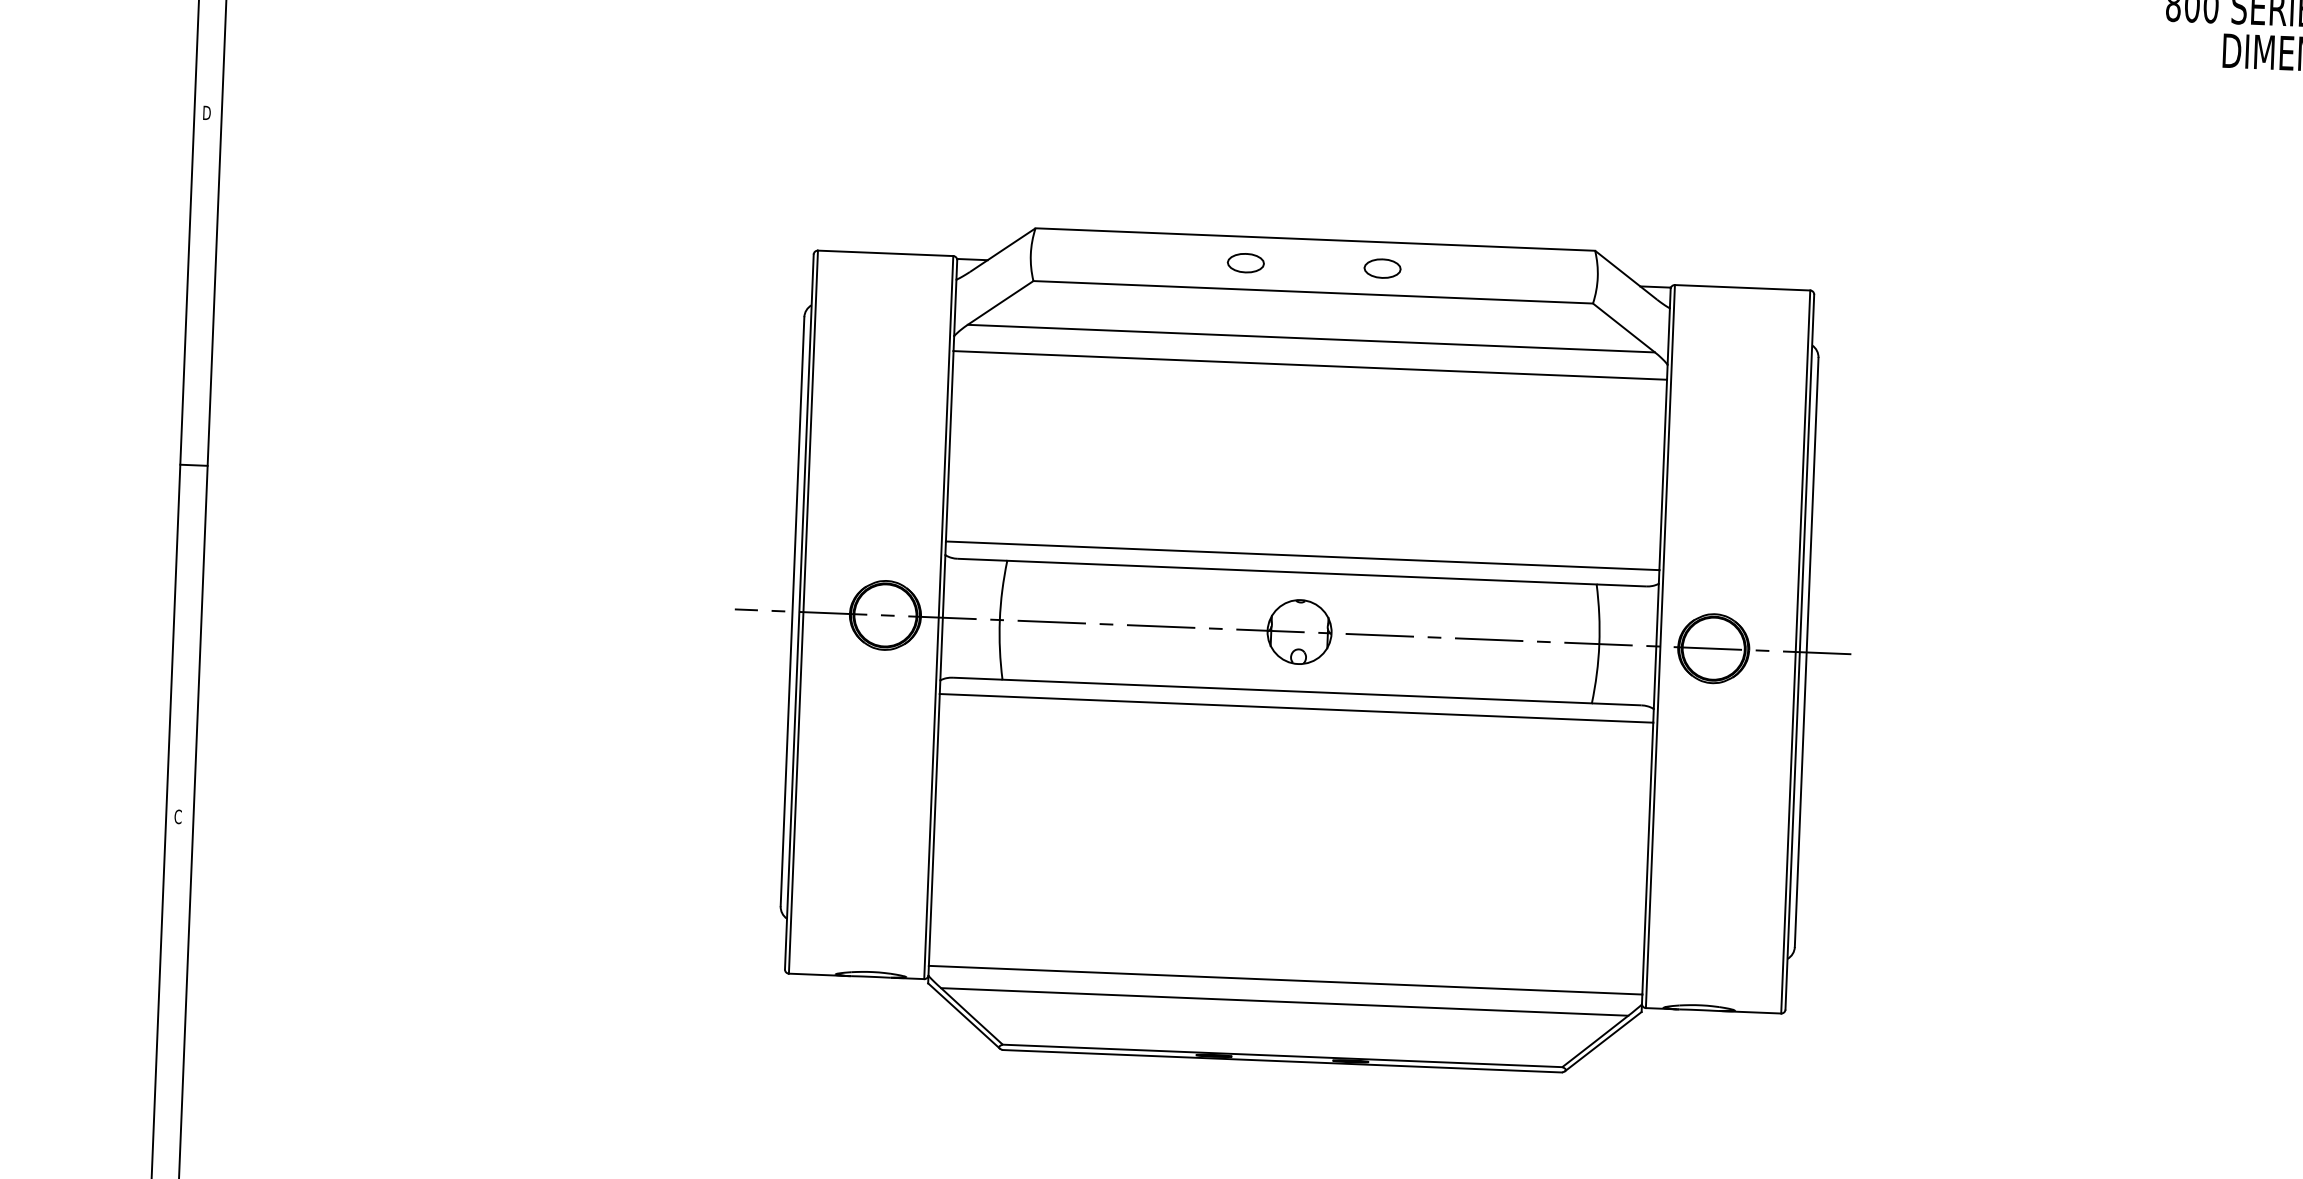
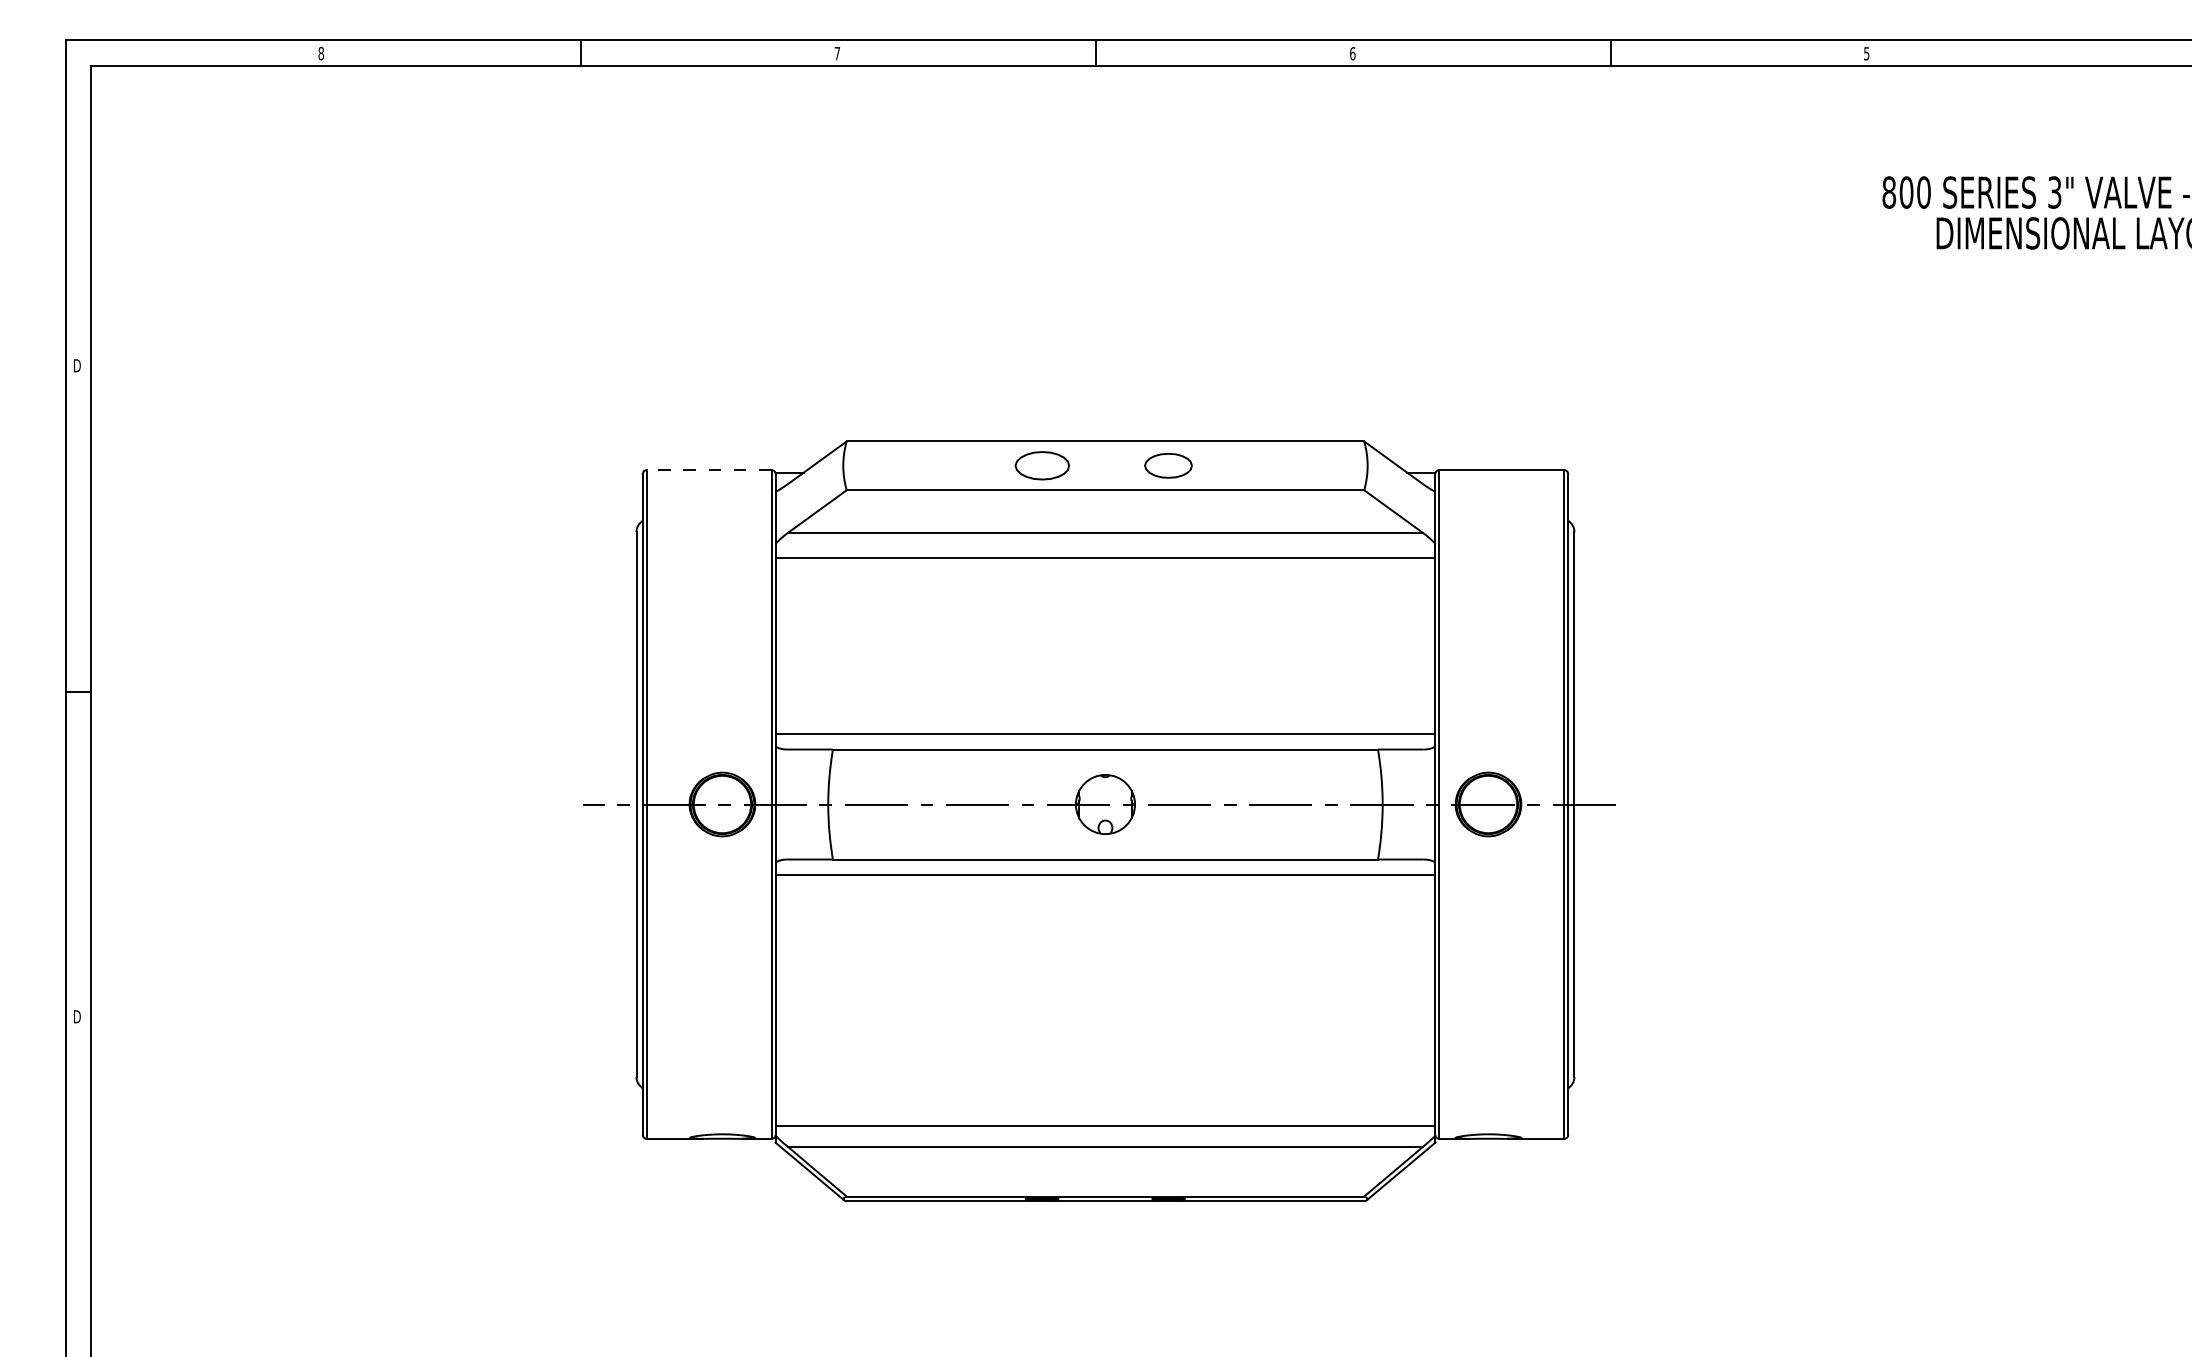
line: (885, 253) -> (709, 470), solid -> dashed
part: (1245, 262) -> (1041, 465), size x1.6
part: (1382, 268) -> (1168, 465), size x1.4
text: (177, 816) -> (76, 1016), C -> D

